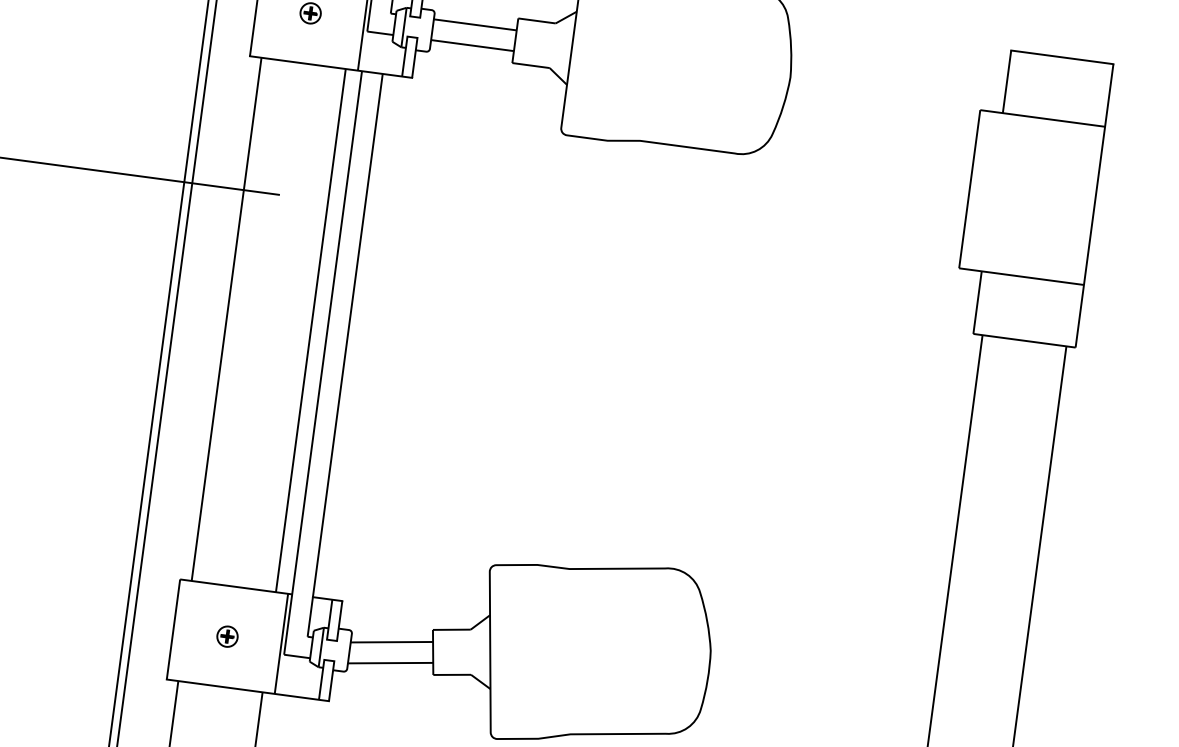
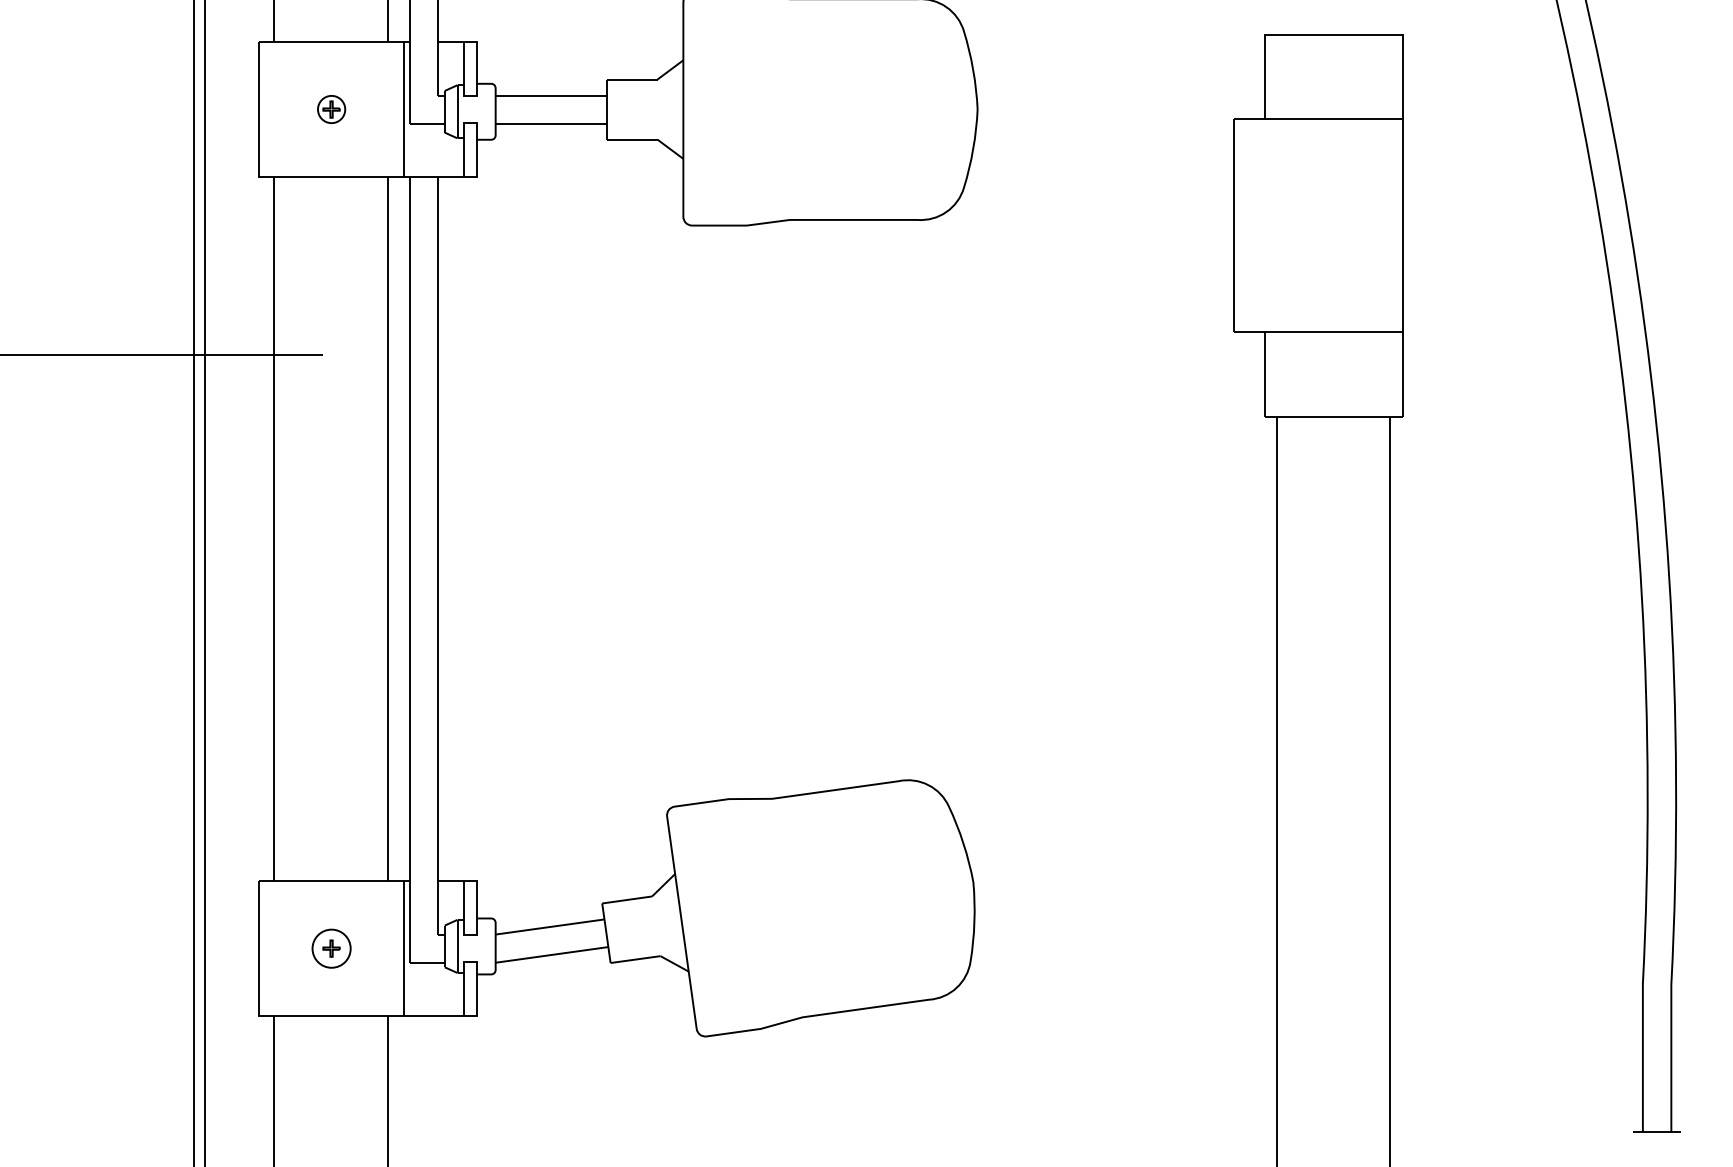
circle: (227, 636) -> (331, 948), size x1.4

